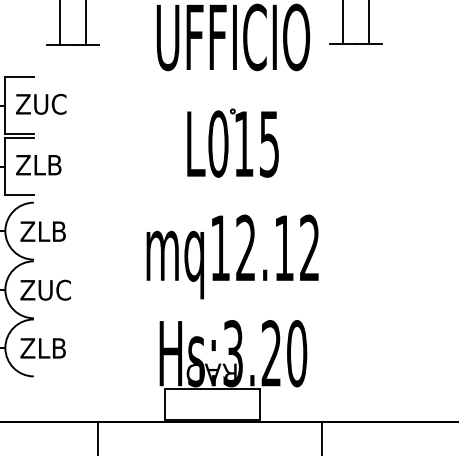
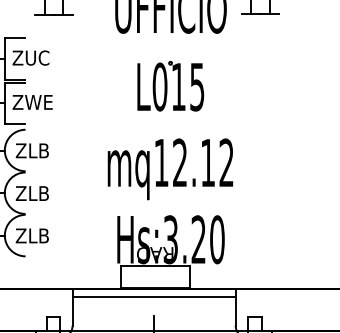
text: (51, 165) -> (38, 102), ZLB -> ZWE
text: (54, 290) -> (40, 193), ZUC -> ZLB
line: (209, 431) -> (153, 296), added

